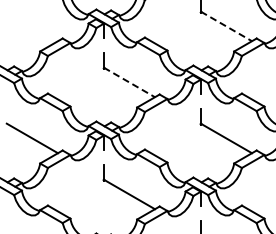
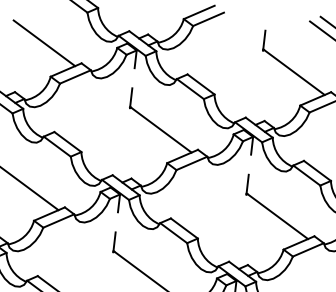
line: (32, 26) -> (44, 43), added
line: (226, 26) -> (294, 72), dashed -> solid
line: (129, 82) -> (161, 129), dashed -> solid

